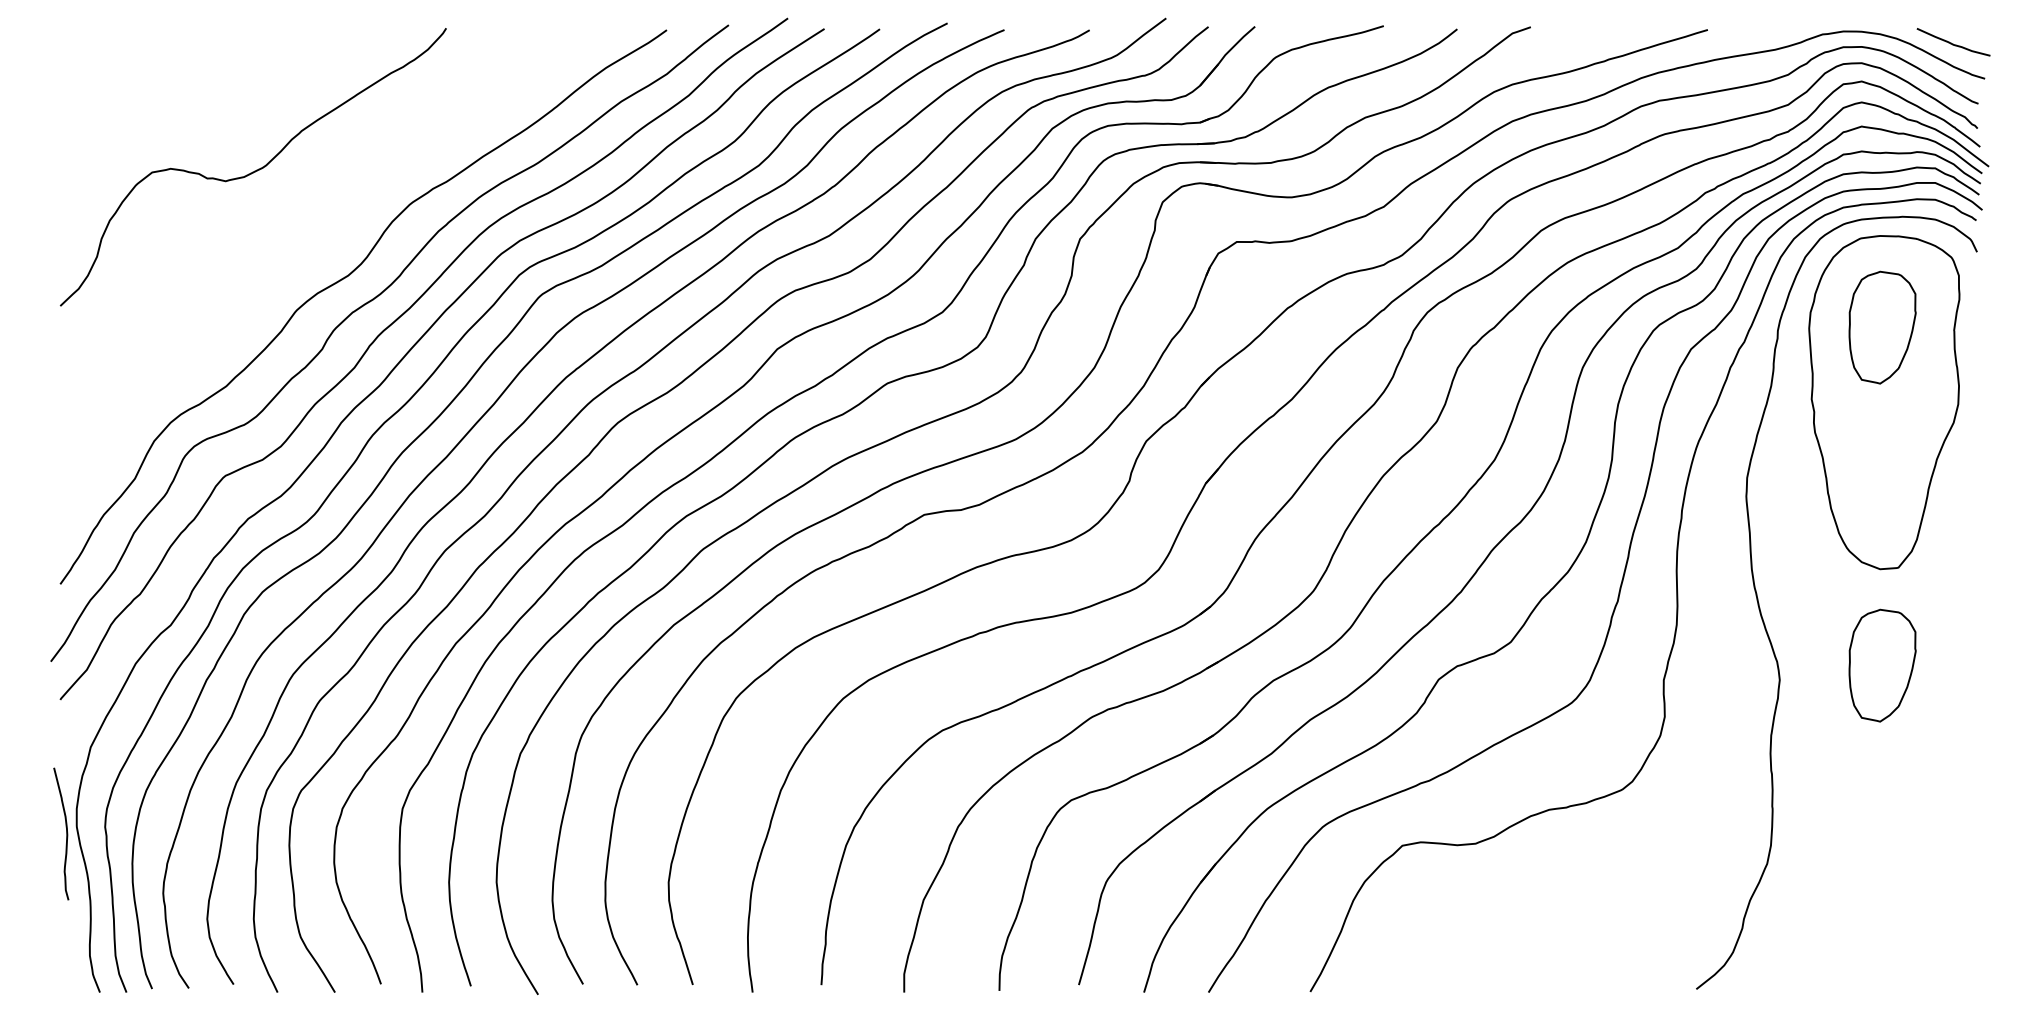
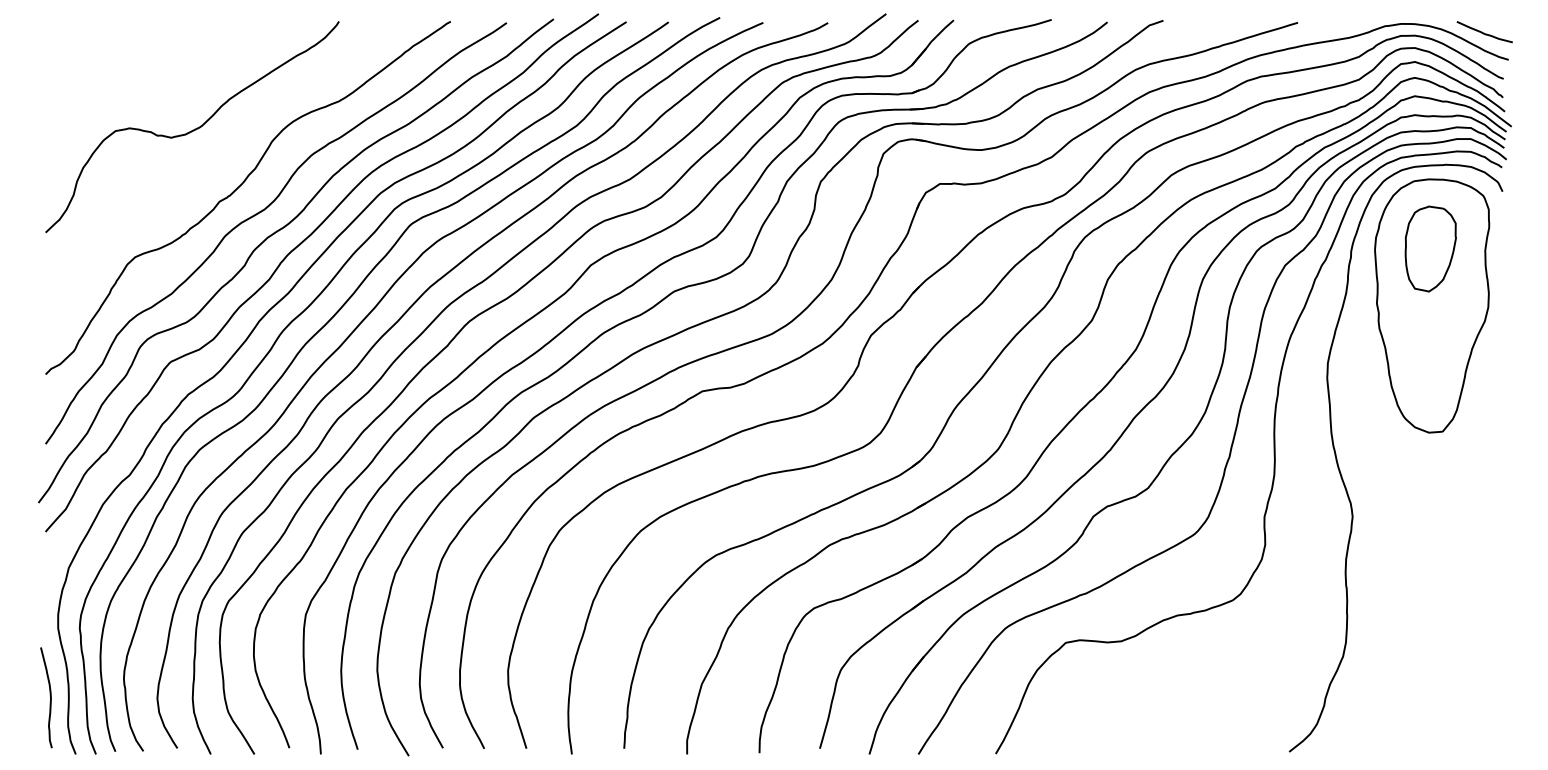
curve: (314, 247) -> (238, 188), added
part: (1882, 665) -> (1430, 505), removed
curve: (66, 833) -> (50, 697), moved

